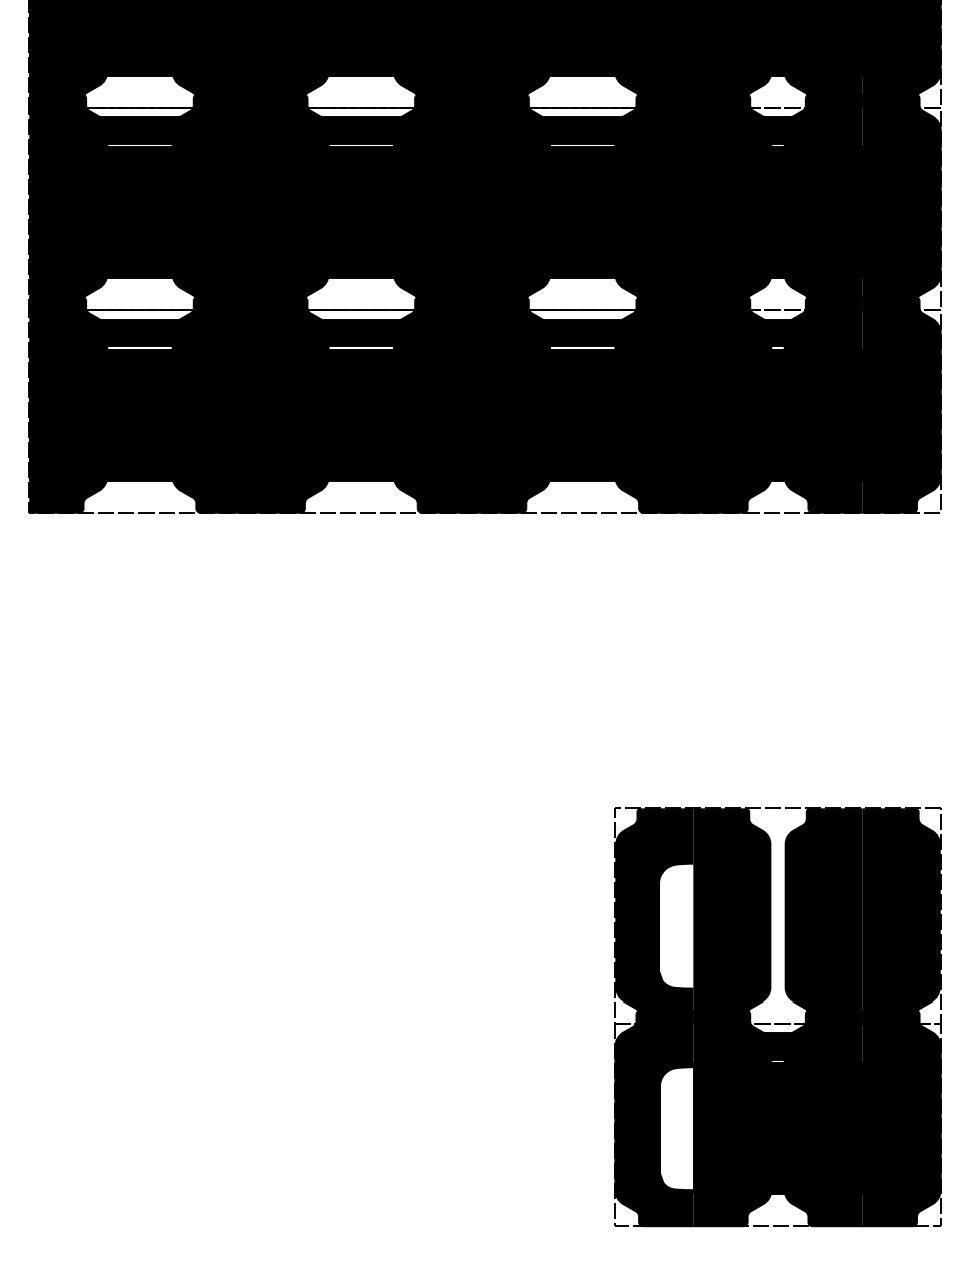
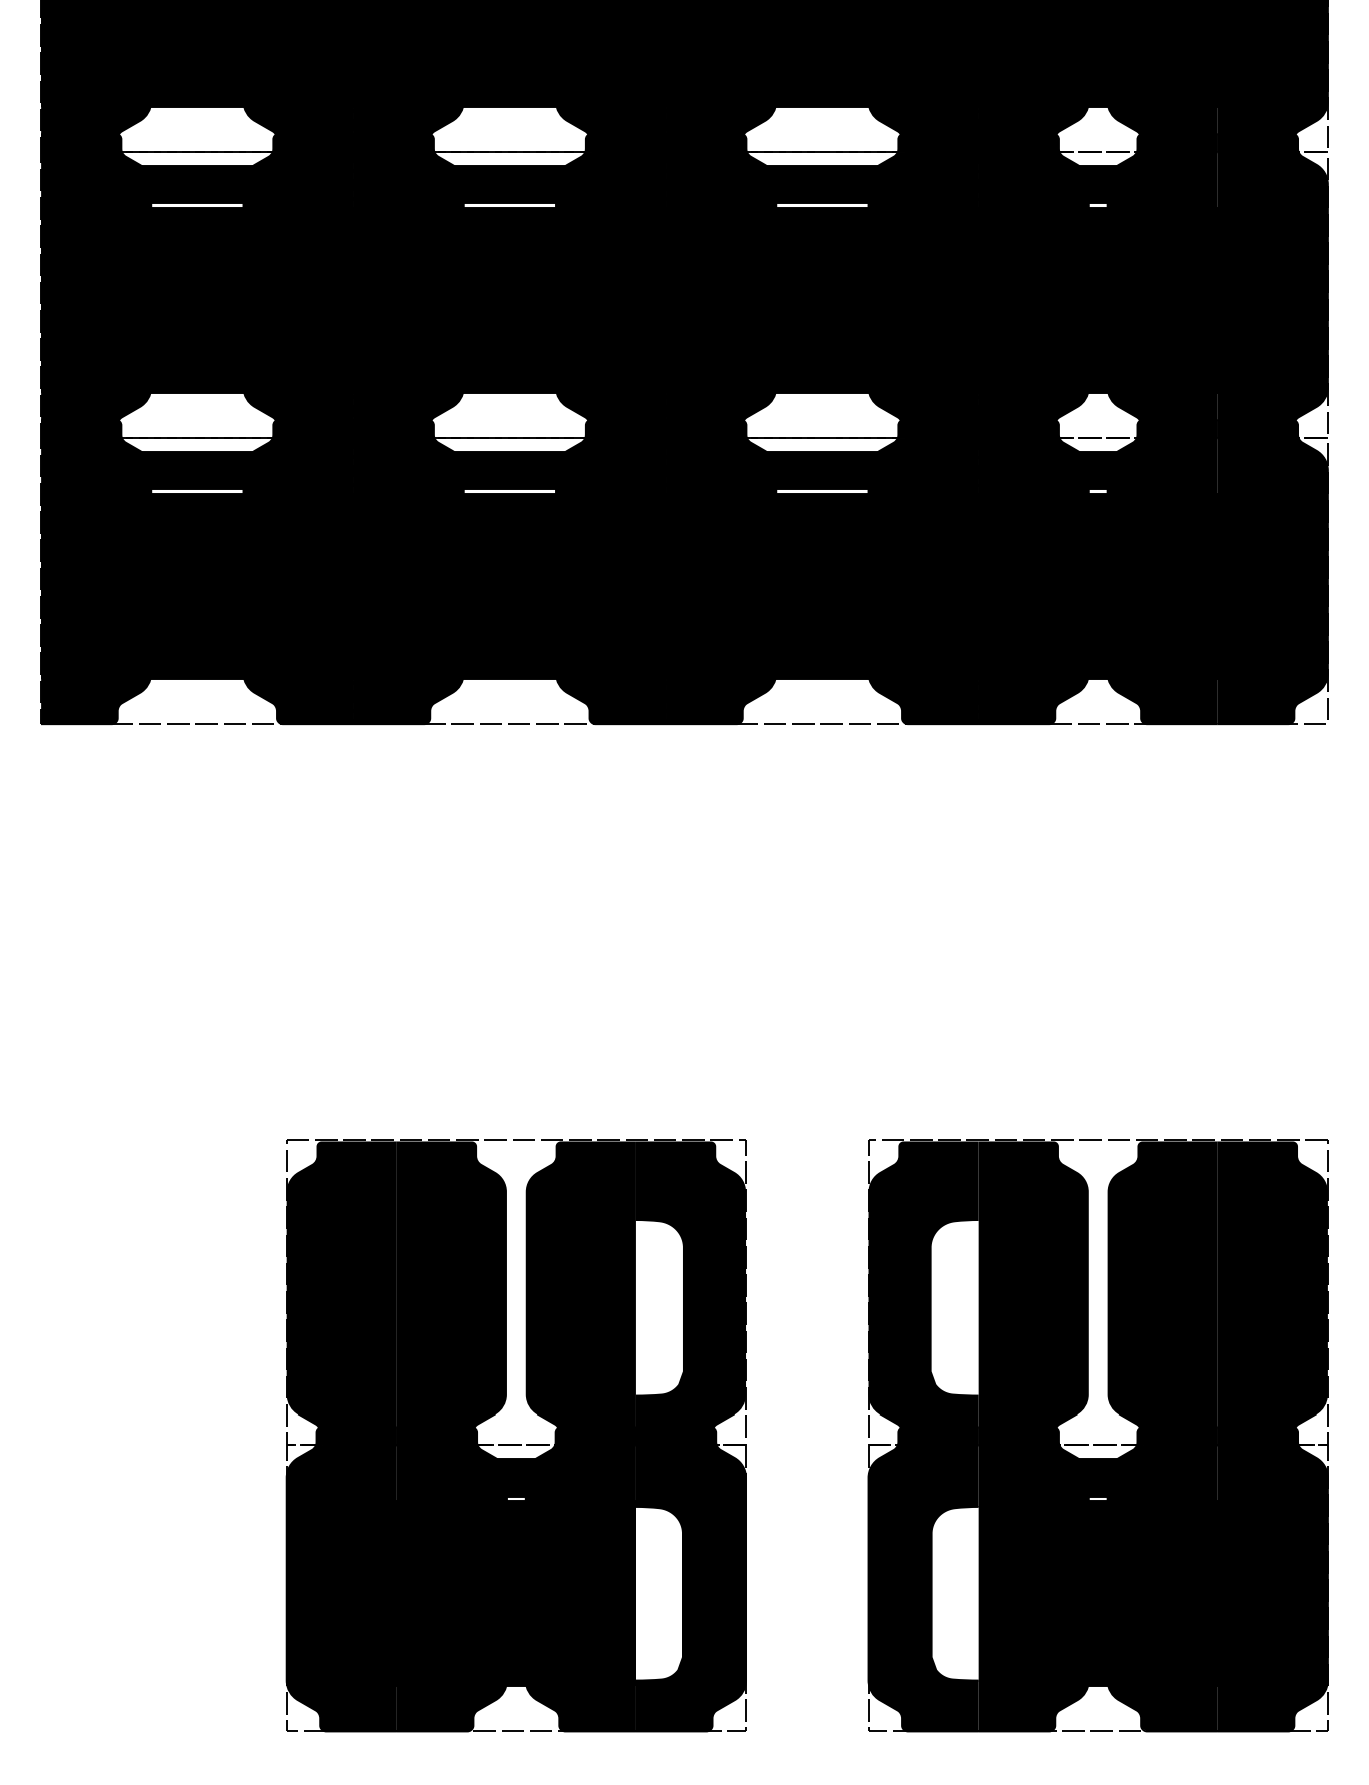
part: (365, 1022) -> (515, 1444), added

